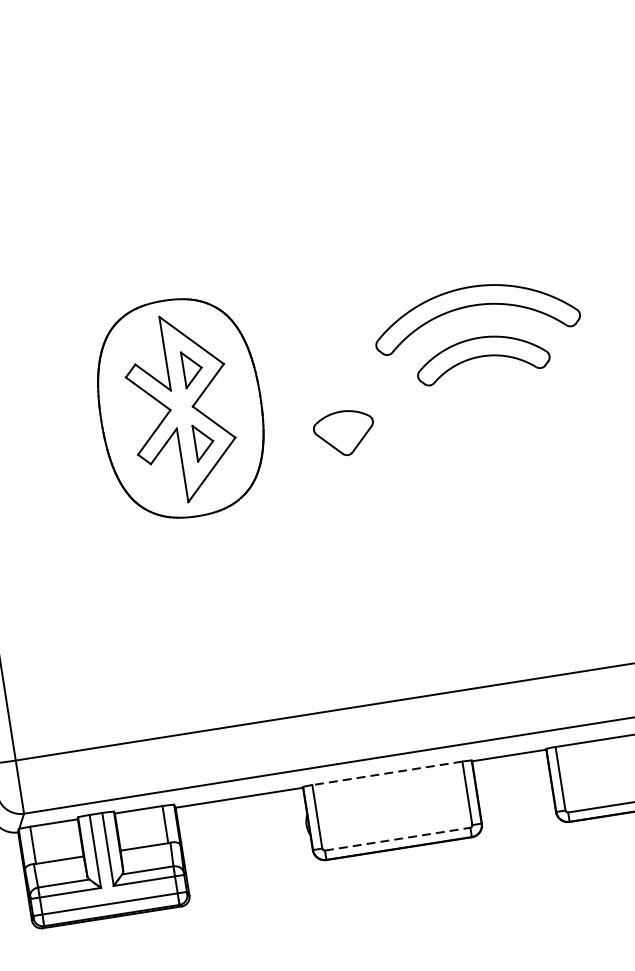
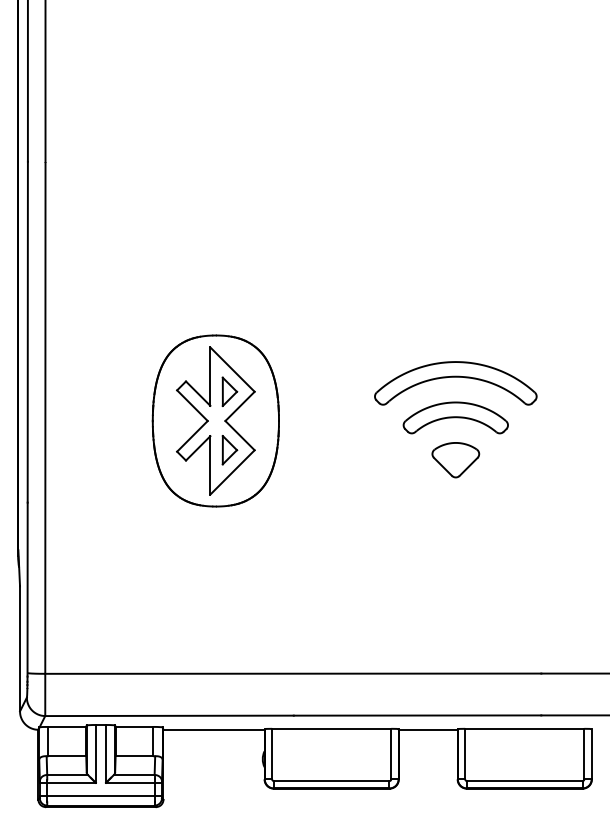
part: (344, 433) -> (455, 460), moved
line: (387, 772) -> (331, 728), dashed -> solid
line: (397, 839) -> (331, 781), dashed -> solid

